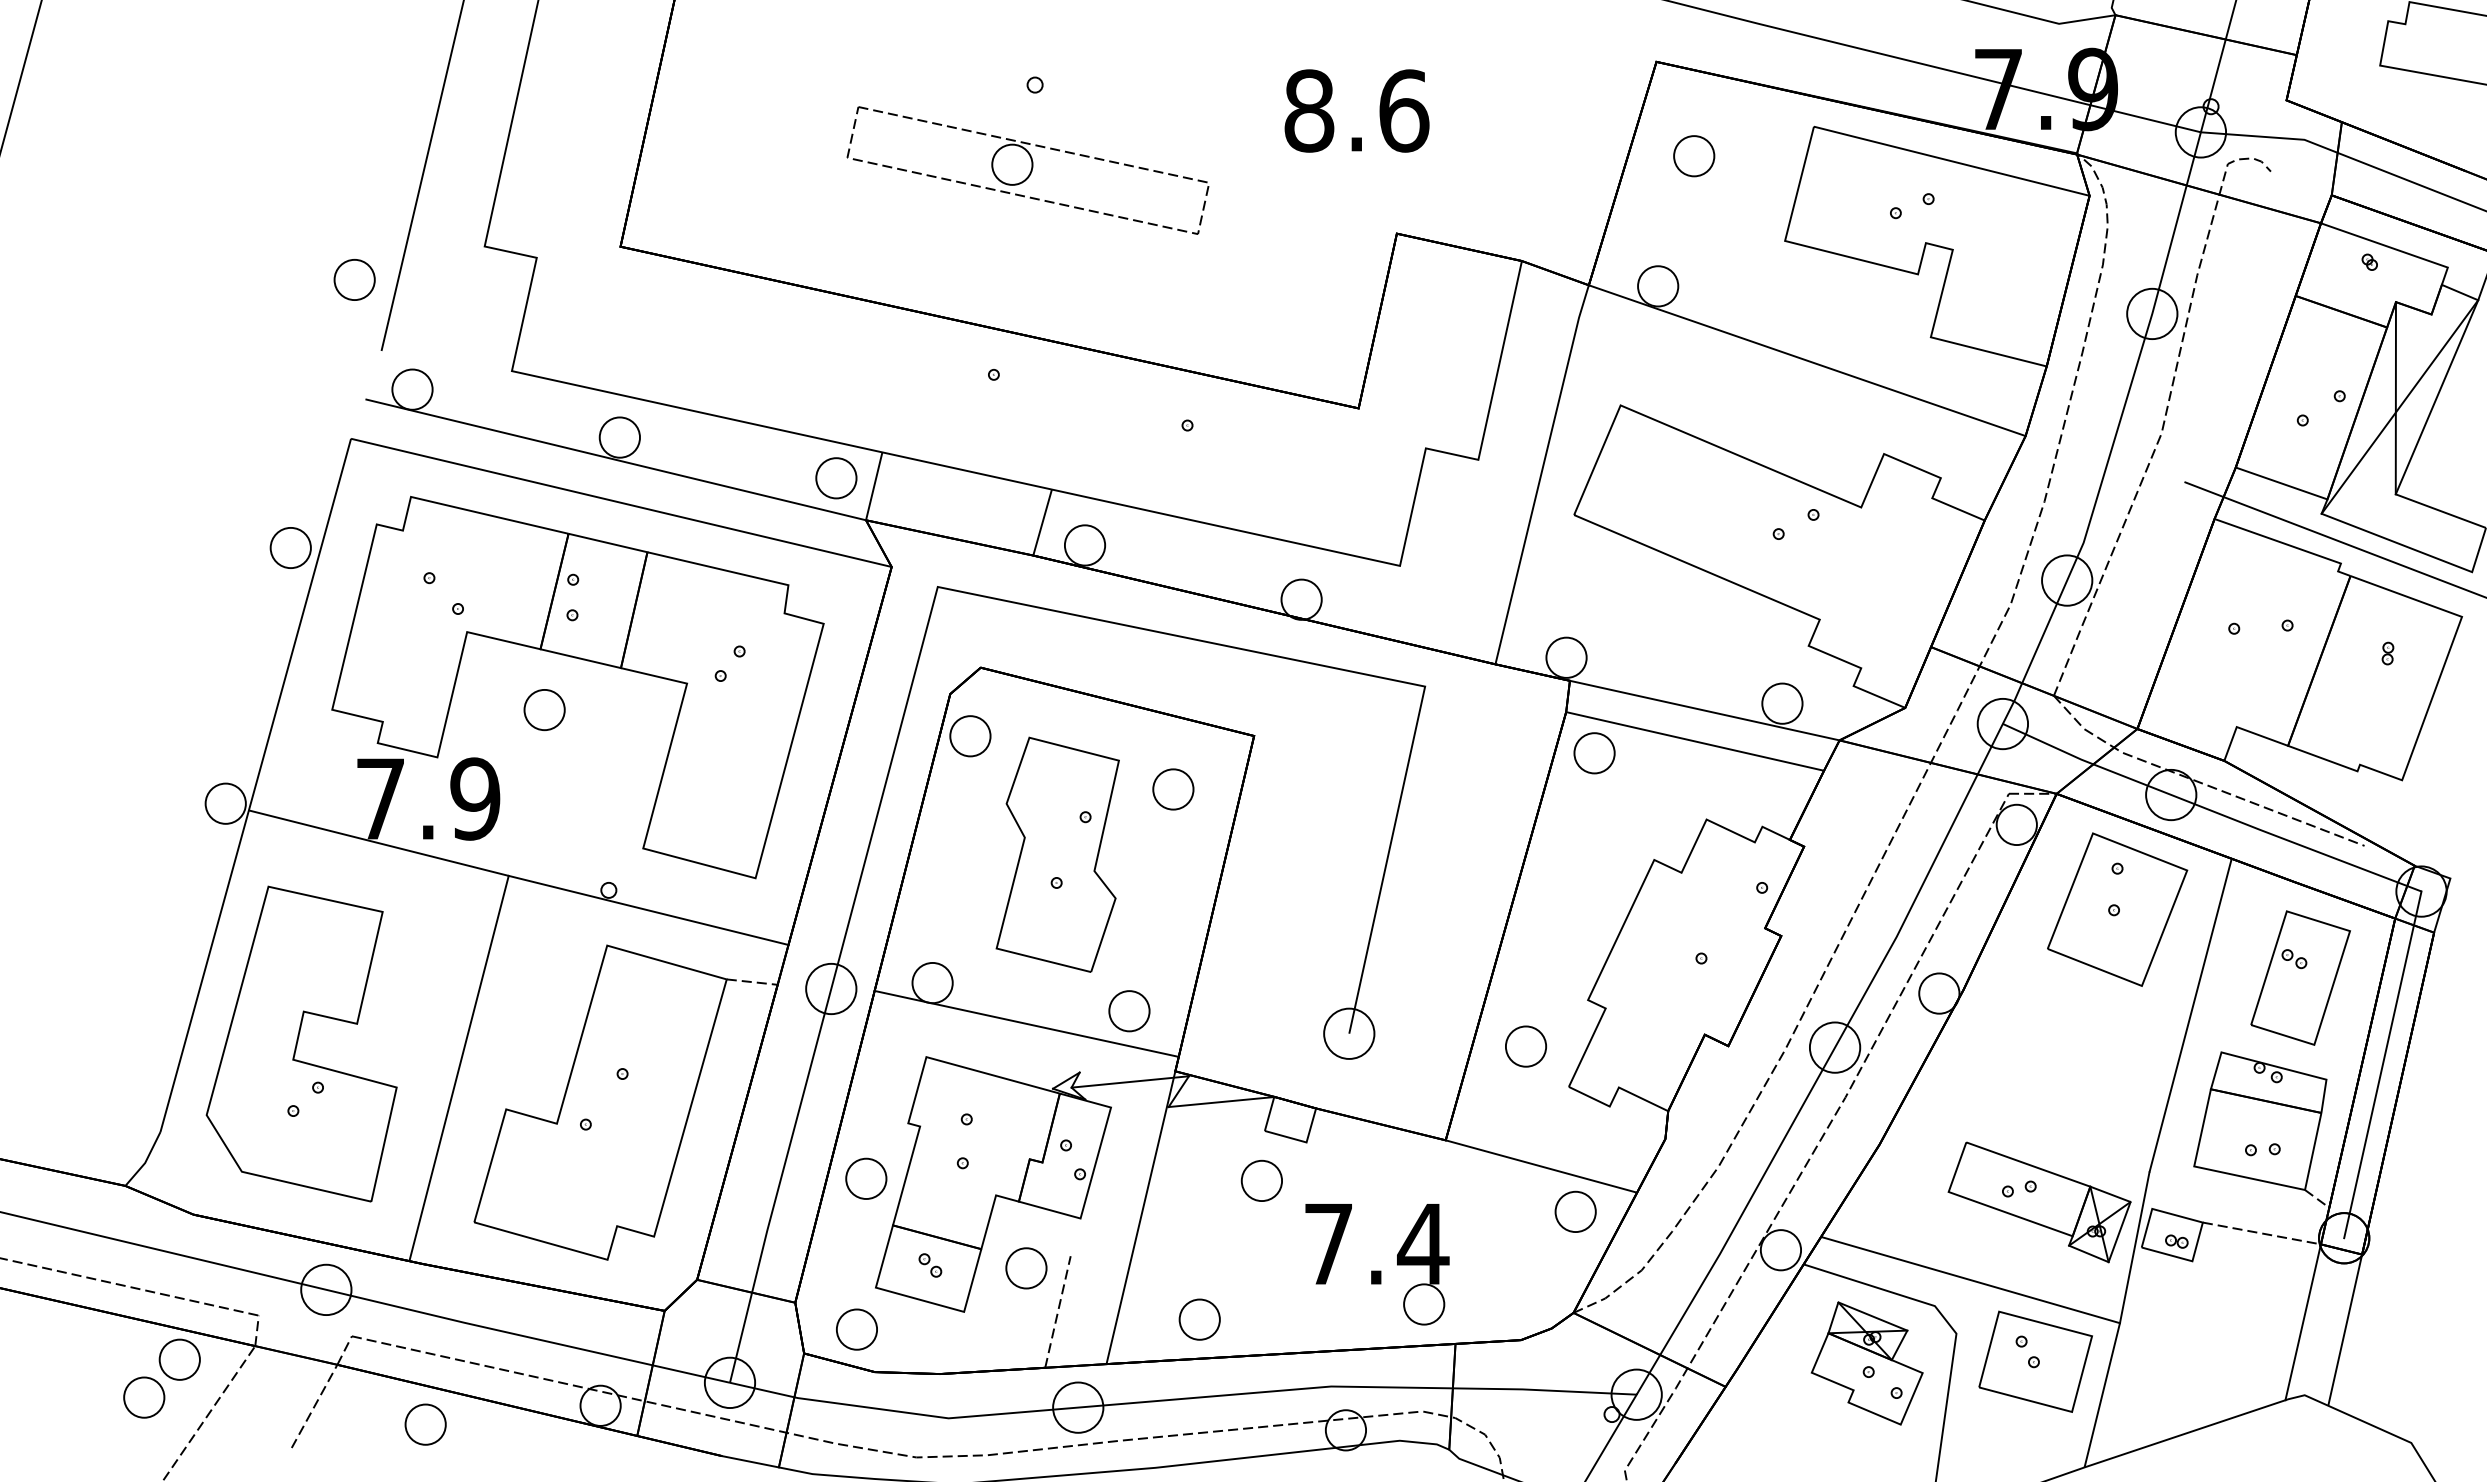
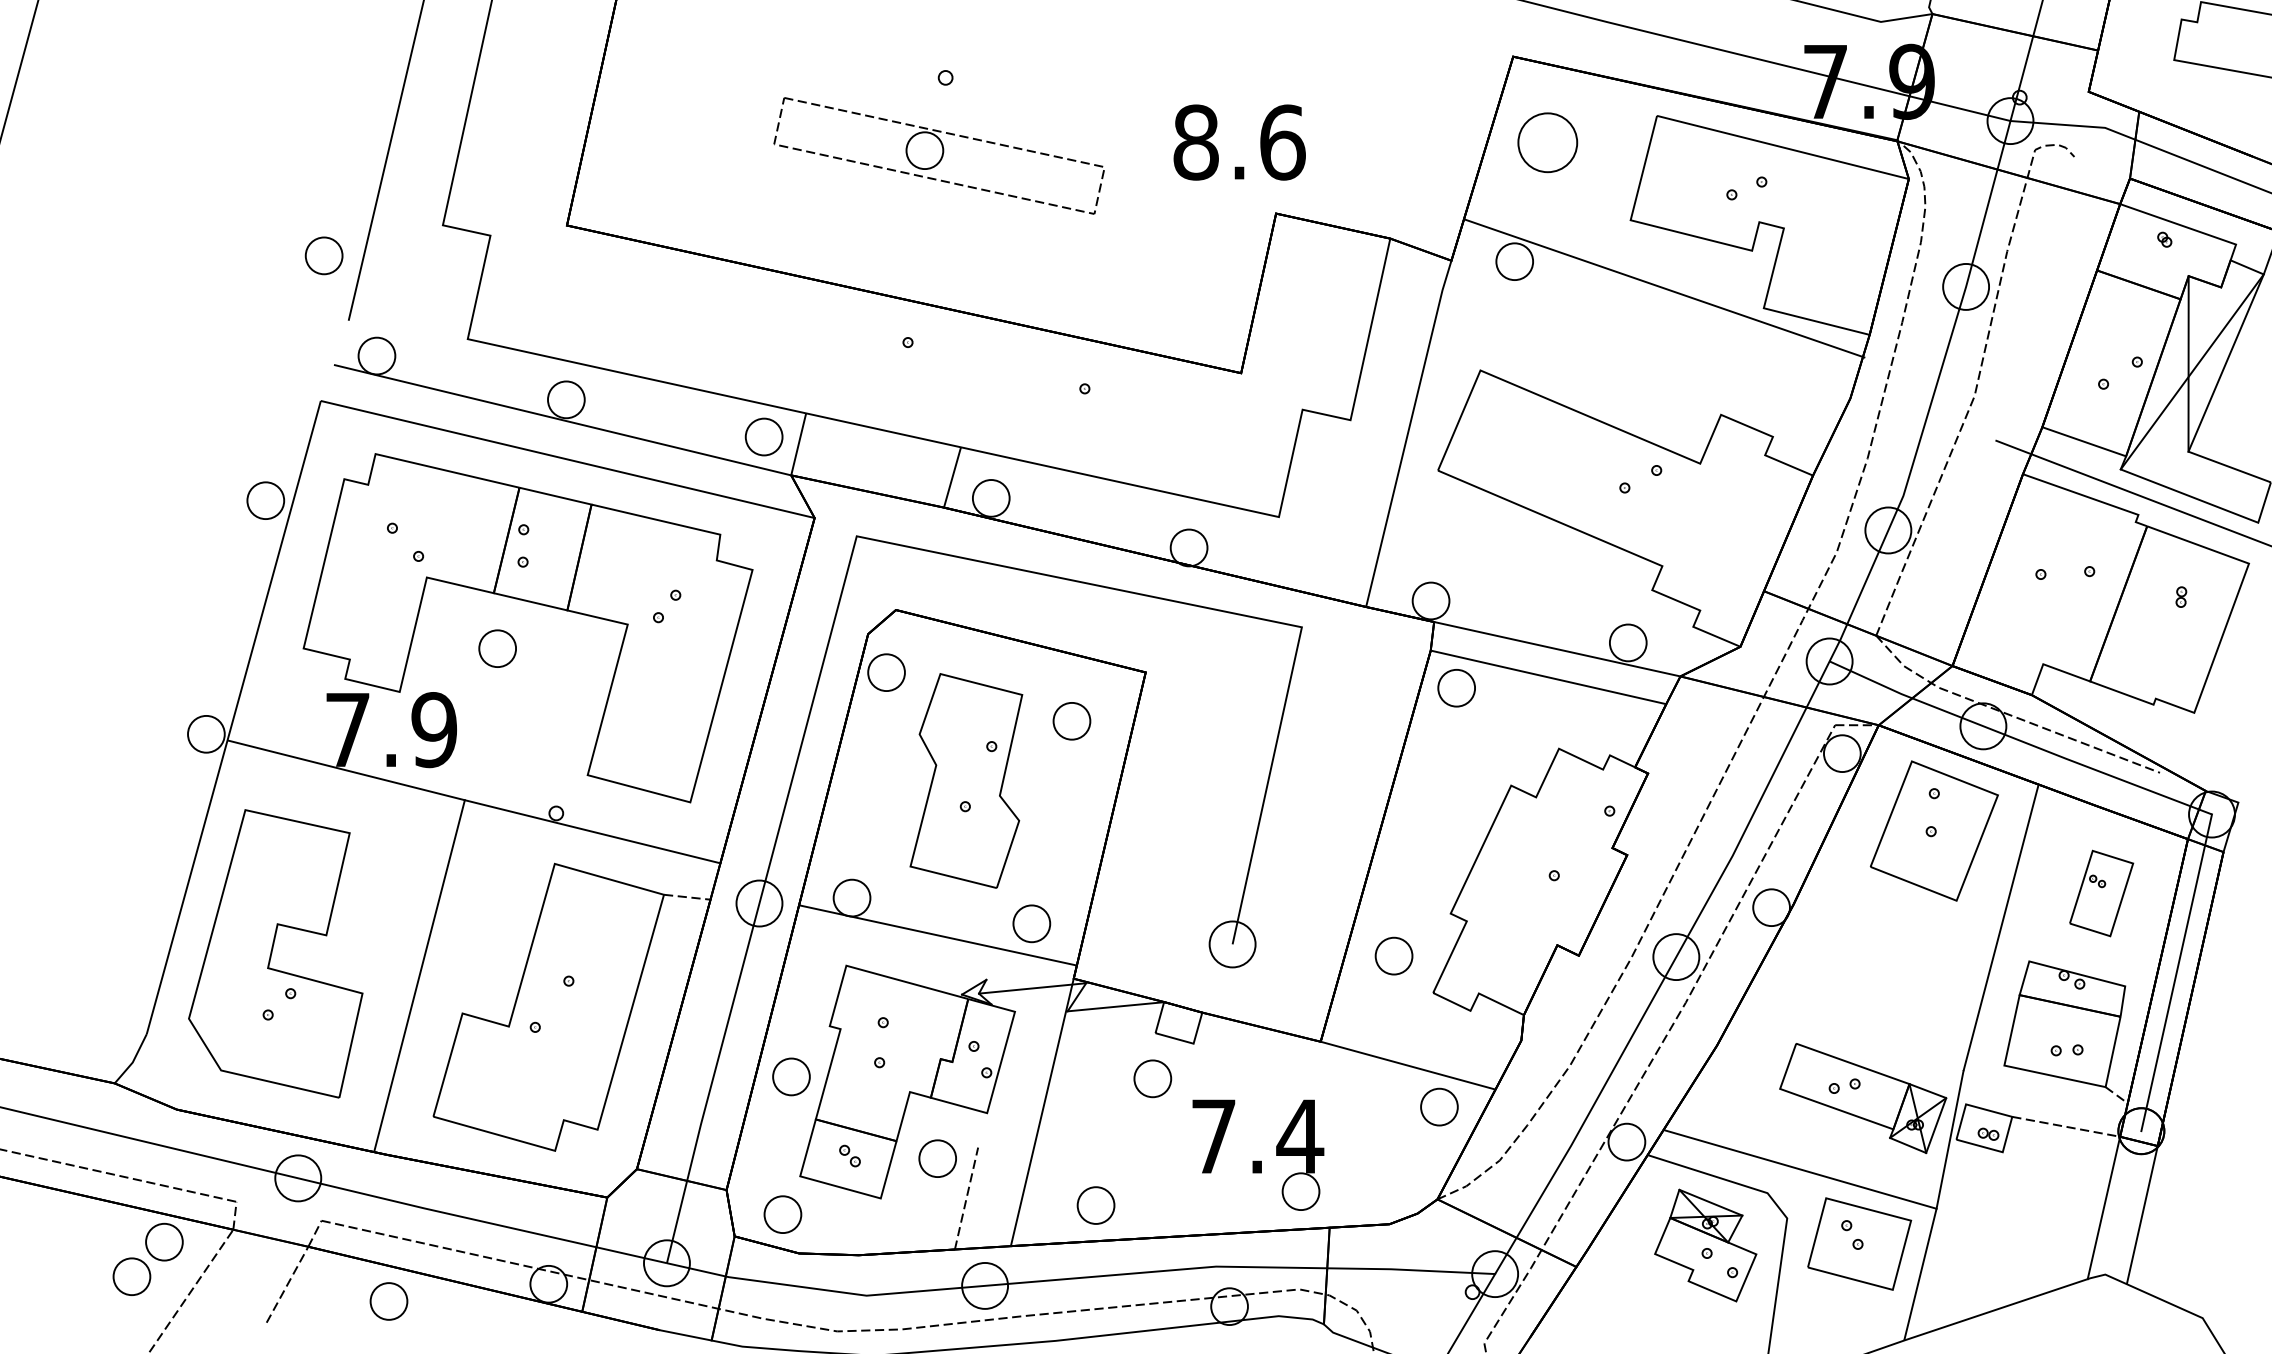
text: (1356, 110) -> (1239, 142), moved
part: (1694, 155) -> (1547, 142), size x1.6
line: (1806, 360) -> (1664, 288), moved
part: (2300, 978) -> (2101, 893), size x0.7

